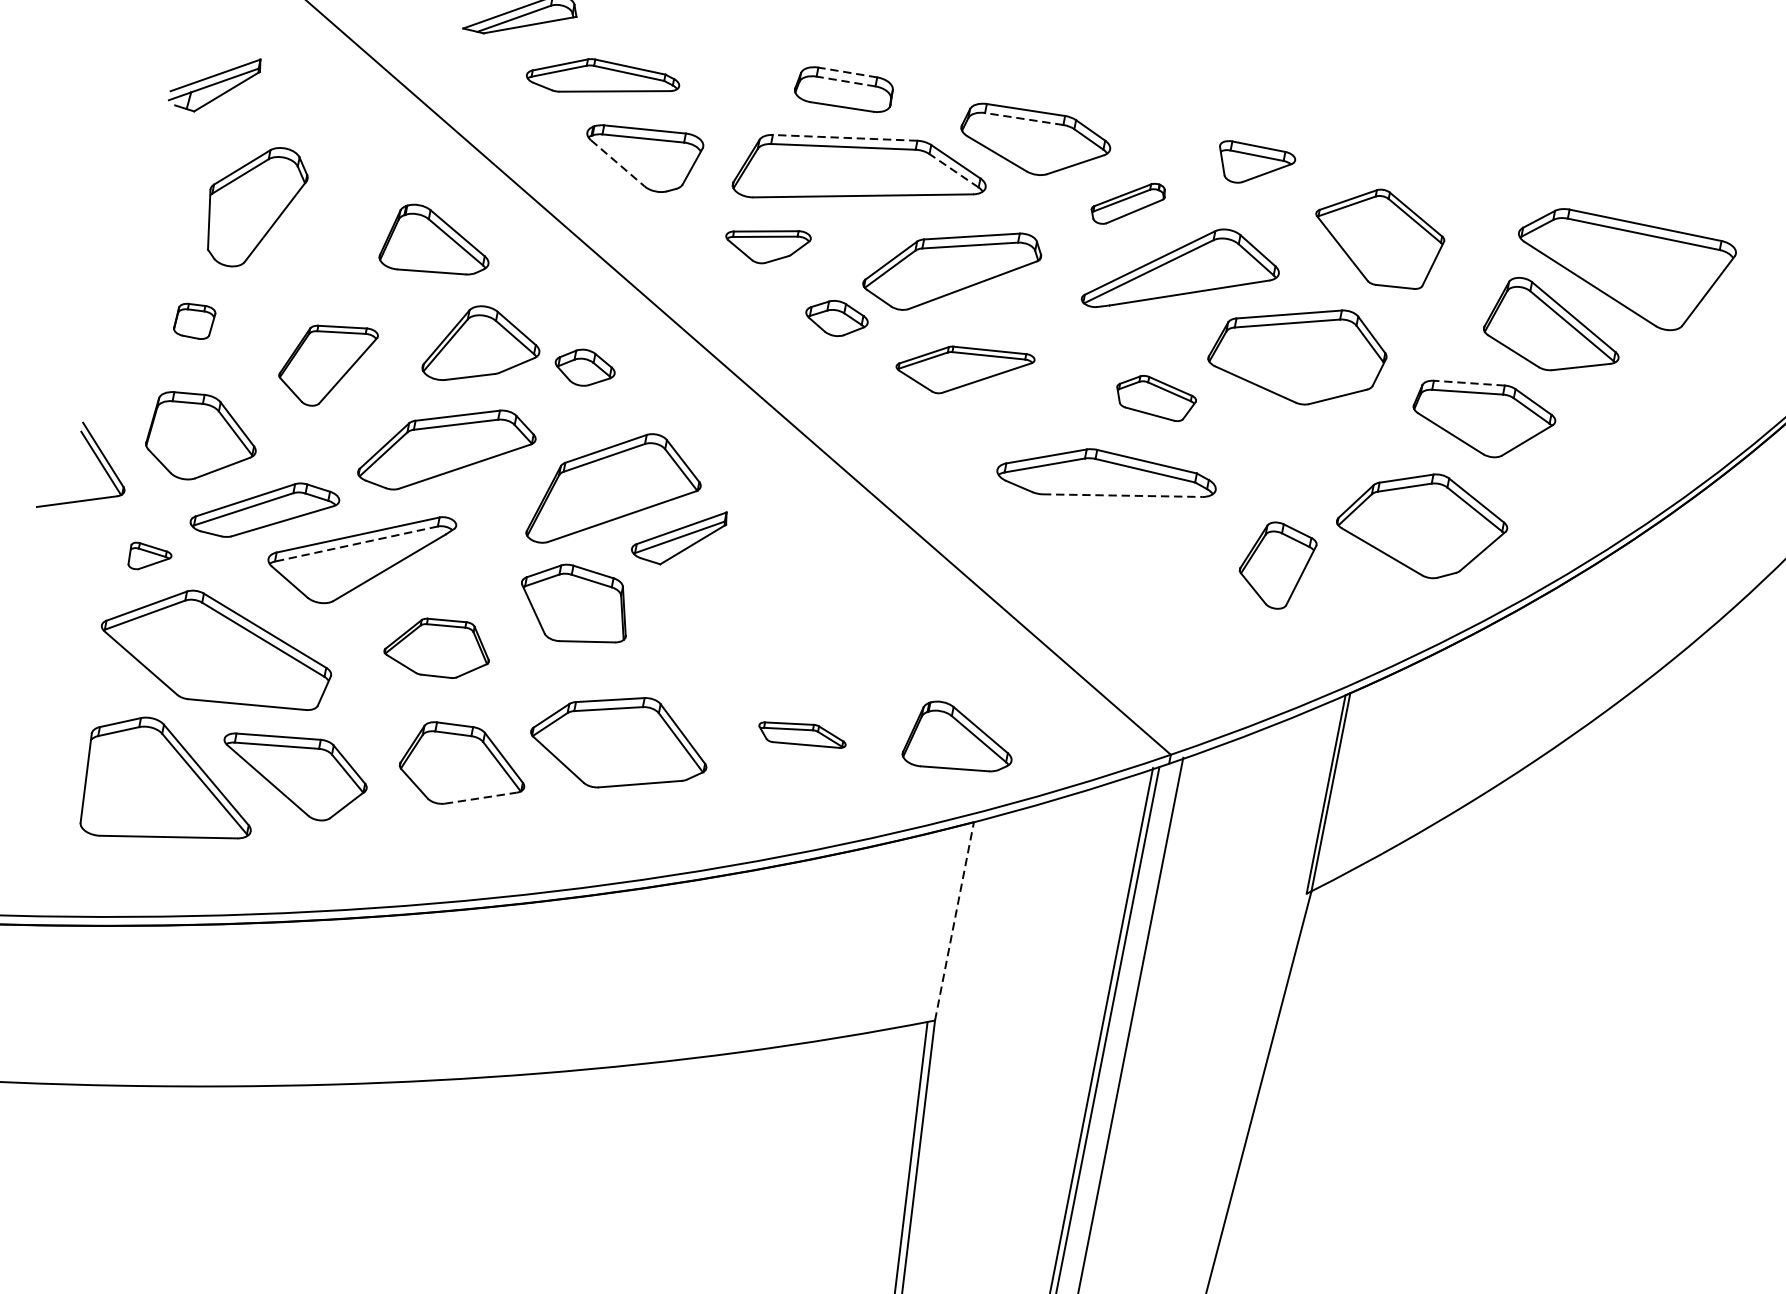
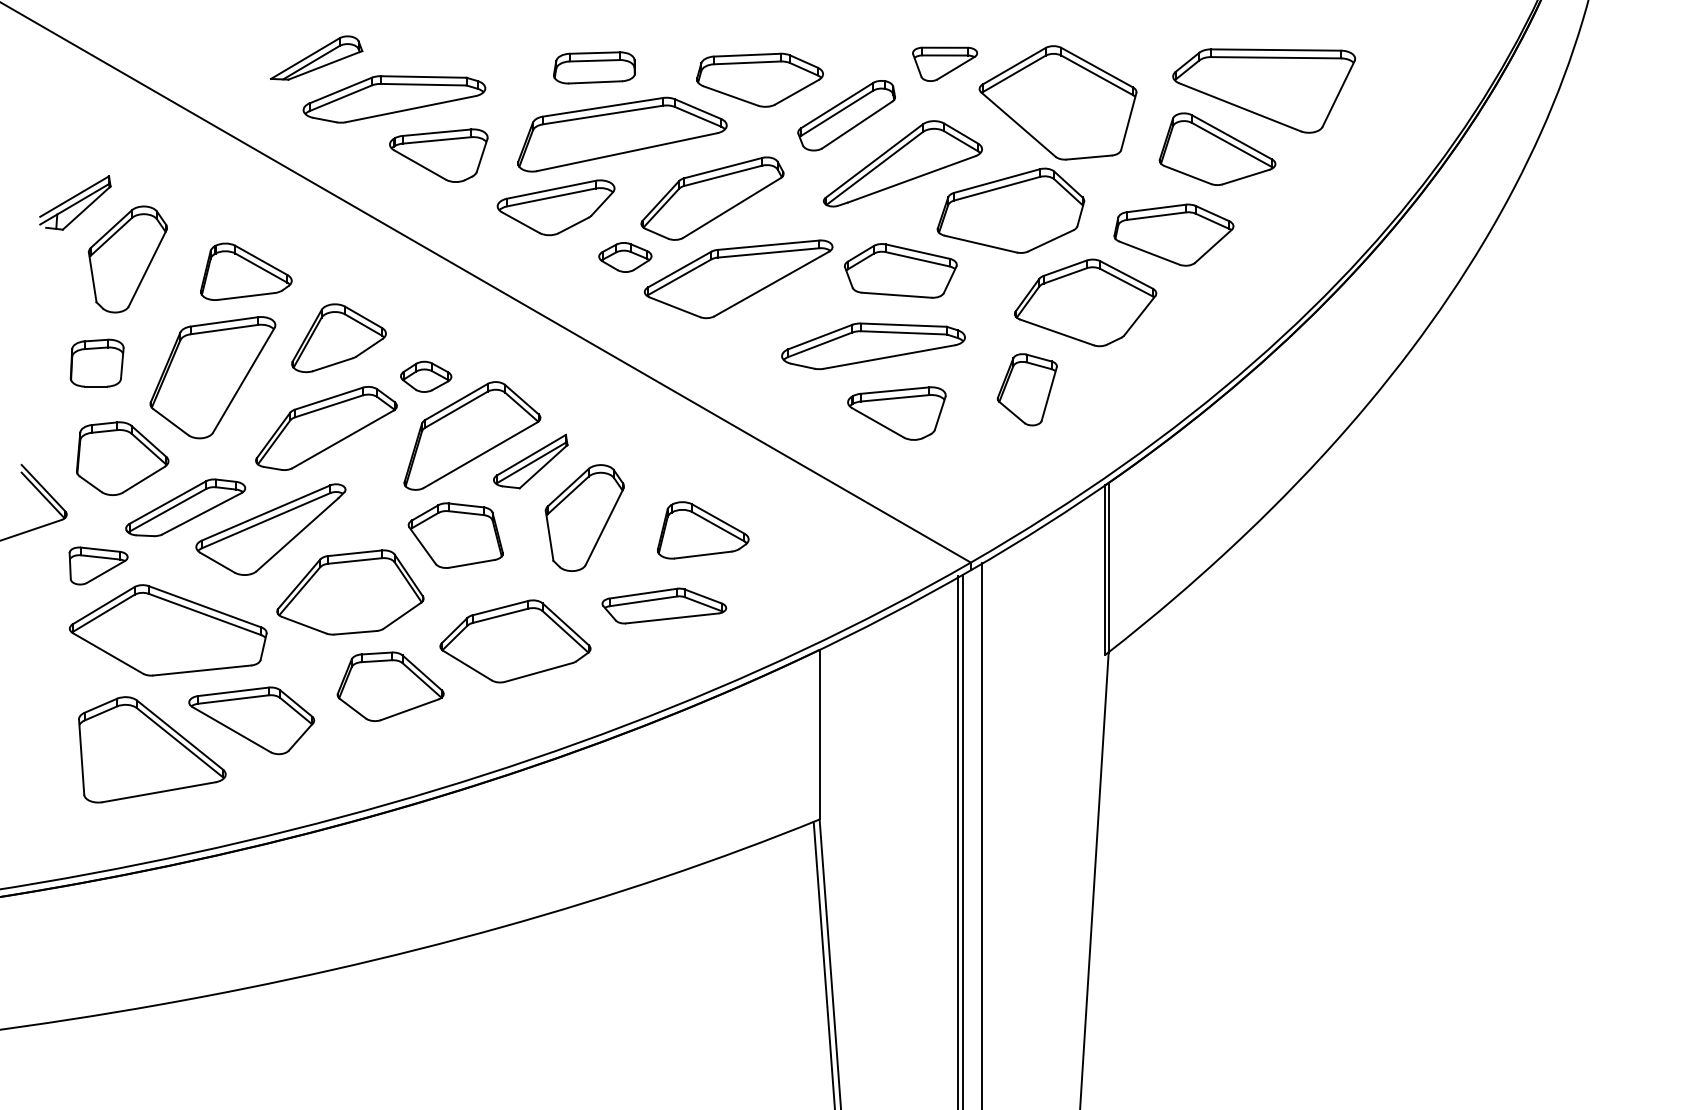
line: (847, 72) -> (594, 53), dashed -> solid
part: (603, 80) -> (394, 99), size x1.43
line: (845, 81) -> (594, 60), dashed -> solid
part: (215, 82) -> (75, 202), moved
line: (1023, 118) -> (746, 62), dashed -> solid
line: (845, 138) -> (603, 107), dashed -> solid
line: (618, 164) -> (420, 165), dashed -> solid
line: (954, 170) -> (698, 116), dashed -> solid
part: (1128, 203) -> (846, 115), size x1.67
part: (1377, 236) -> (1057, 102), size x1.43
part: (437, 242) -> (246, 271), moved
part: (766, 244) -> (555, 207), size x1.67
part: (194, 320) -> (96, 362), size x1.67
part: (326, 364) -> (212, 377), size x1.67
part: (585, 367) -> (426, 376), moved
part: (964, 370) -> (738, 279), size x1.67
line: (1469, 383) -> (1156, 208), dashed -> solid
part: (1155, 396) -> (900, 270), size x1.67
line: (1122, 496) -> (889, 357), dashed -> solid
part: (1422, 523) -> (1085, 302), moved
line: (356, 543) -> (266, 520), dashed -> solid
part: (149, 557) -> (98, 565), size x1.67
part: (1118, 563) -> (896, 413), added
part: (729, 613) -> (584, 517), added
part: (438, 647) -> (350, 592), size x1.67
part: (802, 734) -> (664, 605), size x1.67
part: (959, 739) -> (702, 530), moved
line: (480, 797) -> (409, 709), dashed -> solid
line: (954, 921) -> (819, 734), dashed -> solid

